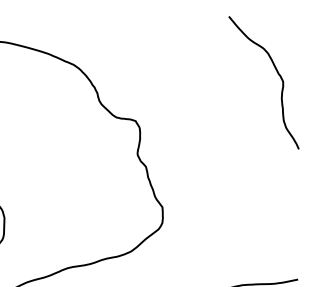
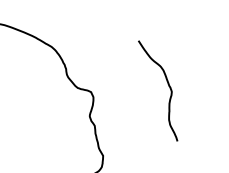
curve: (278, 75) -> (169, 86), moved

